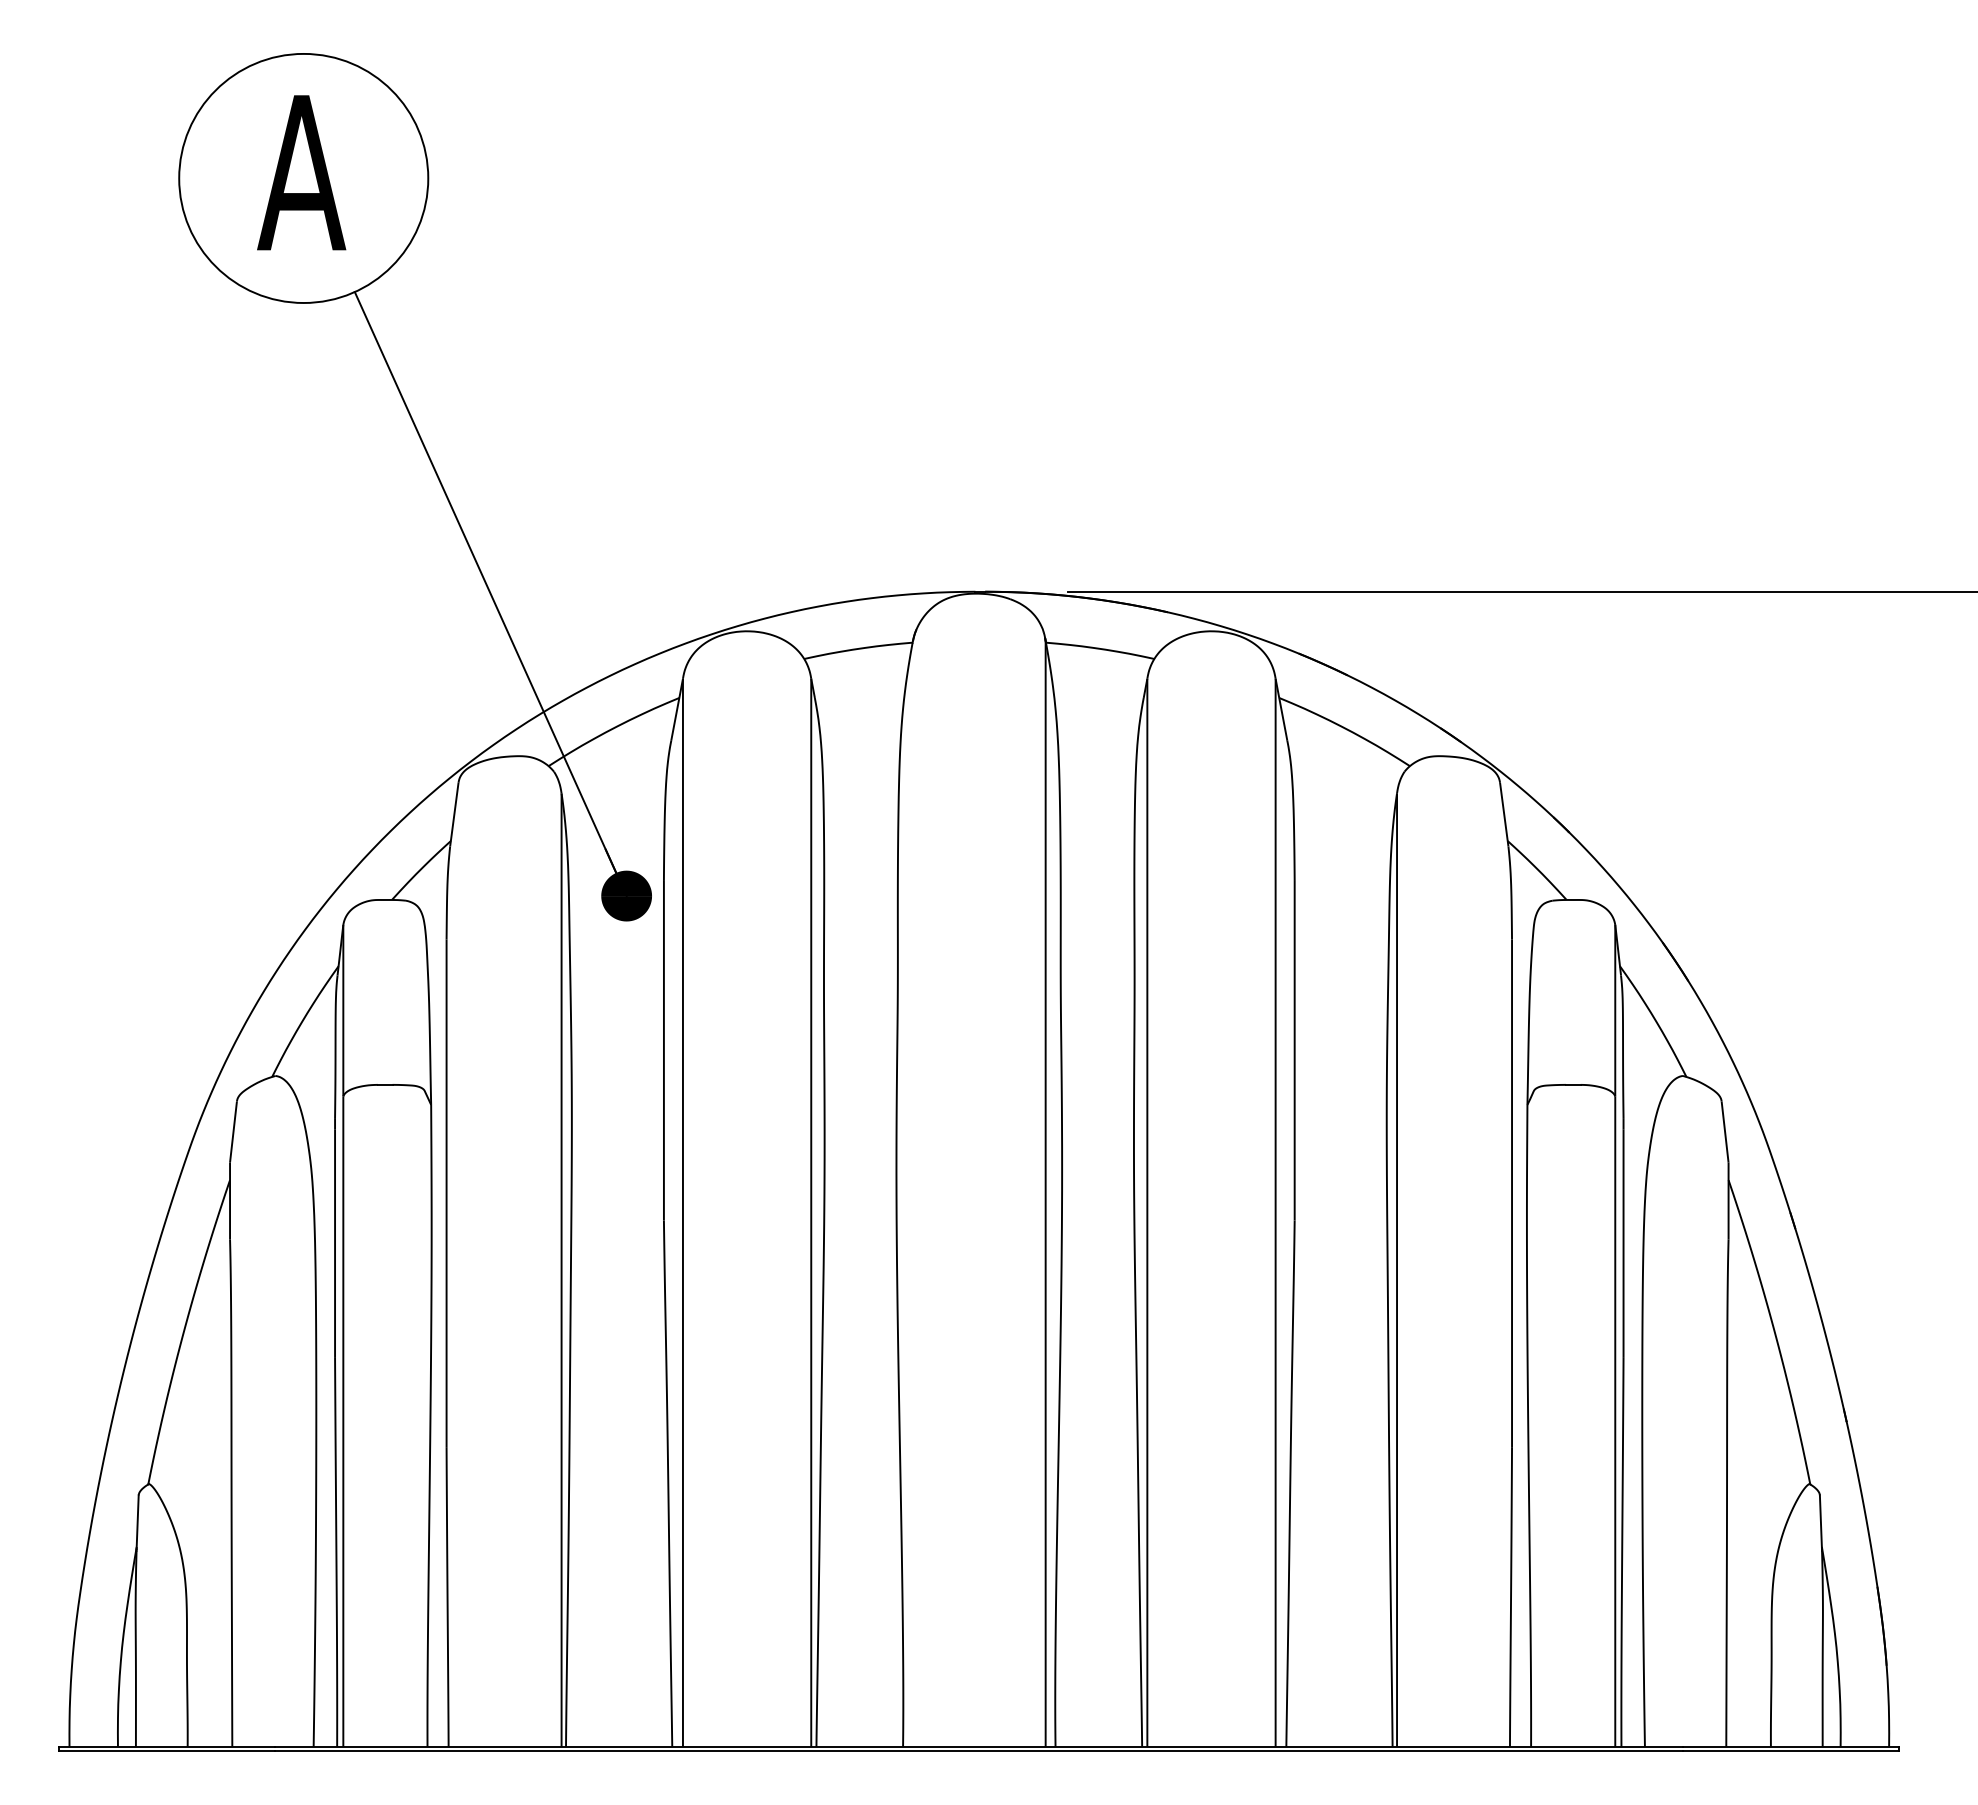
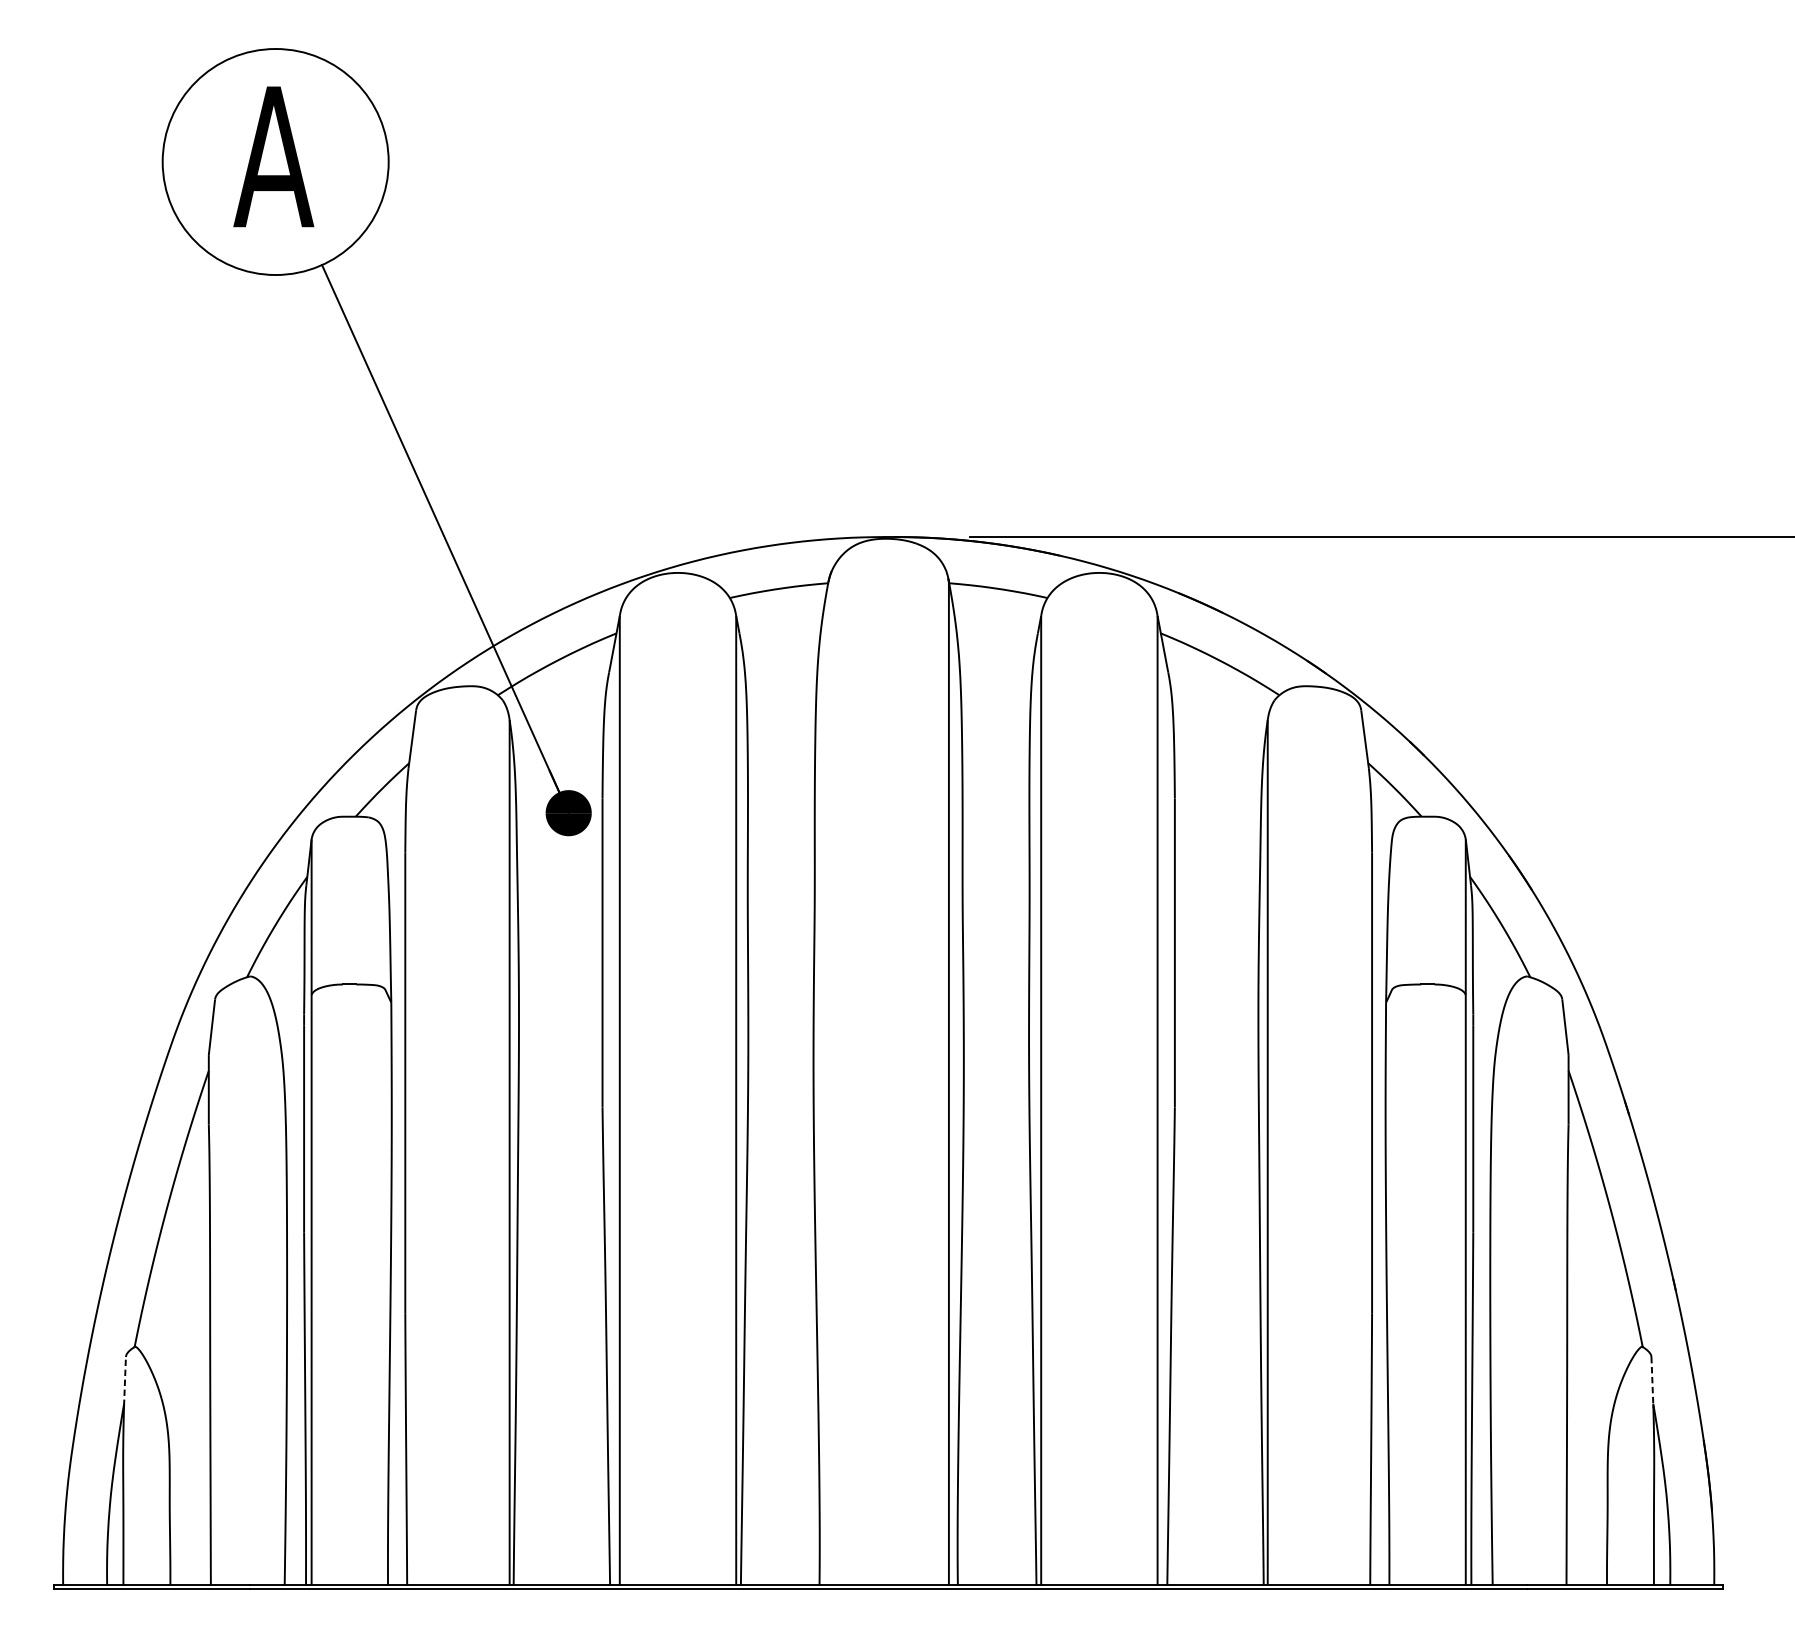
line: (137, 1522) -> (124, 1381), solid -> dashed
line: (1820, 1522) -> (1652, 1381), solid -> dashed

